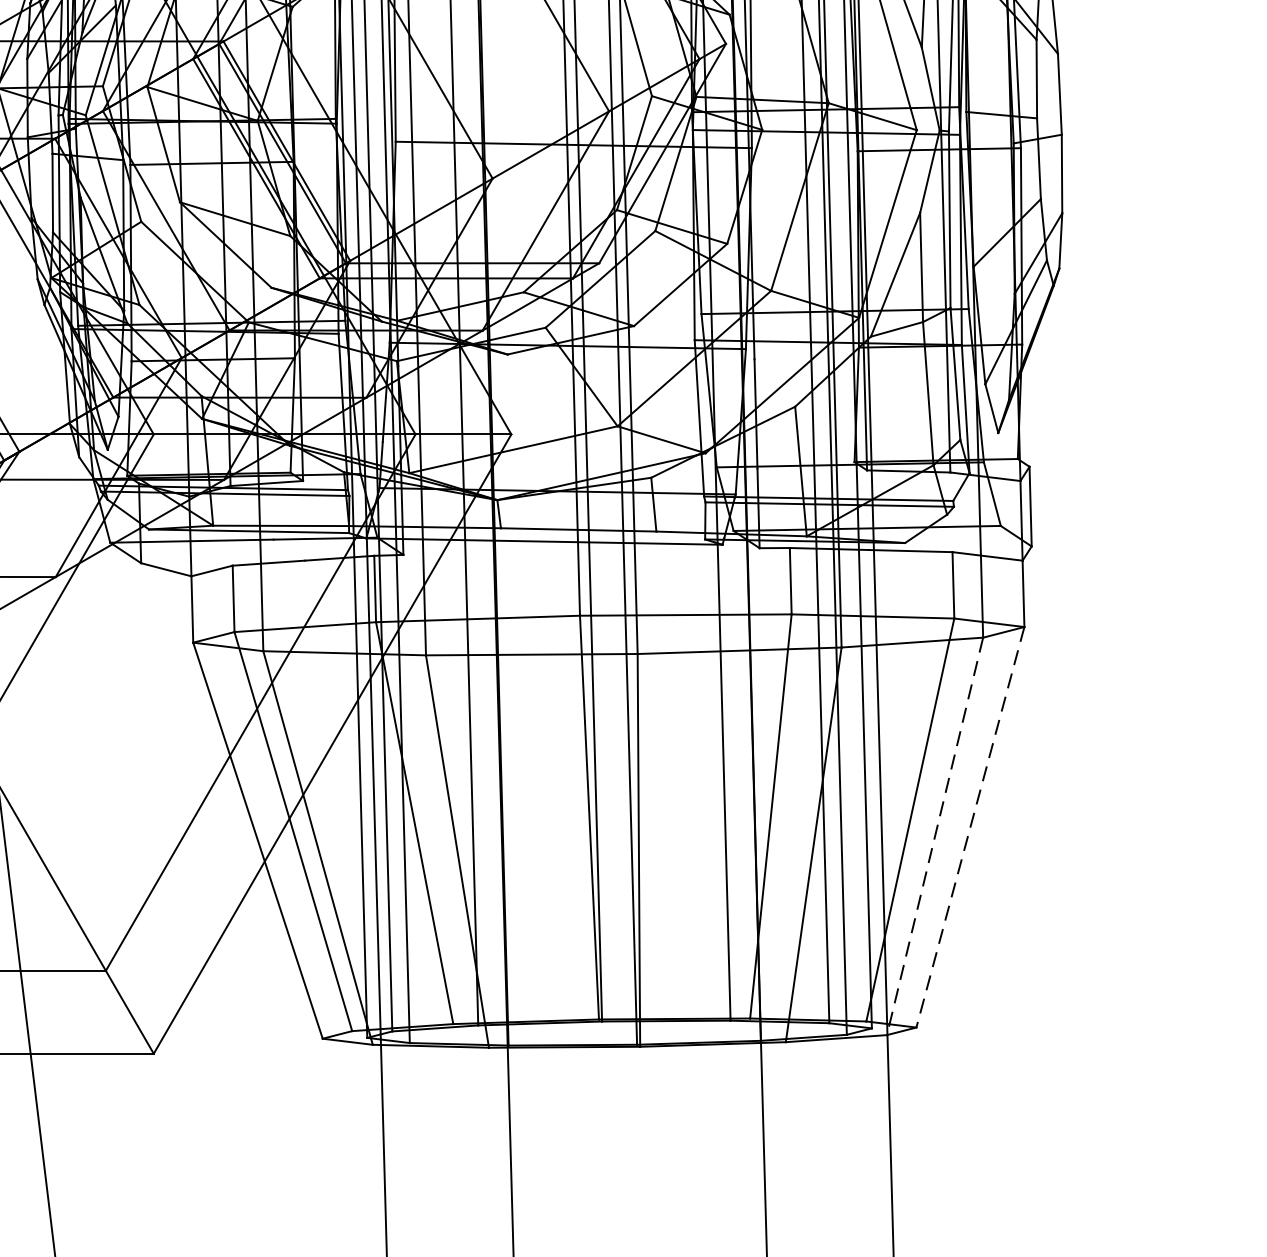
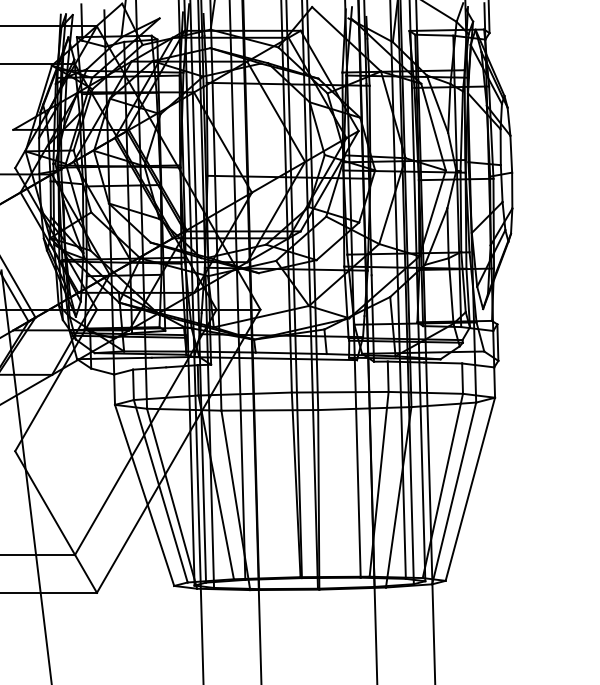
line: (970, 827) -> (470, 489), dashed -> solid
line: (935, 836) -> (454, 493), dashed -> solid

